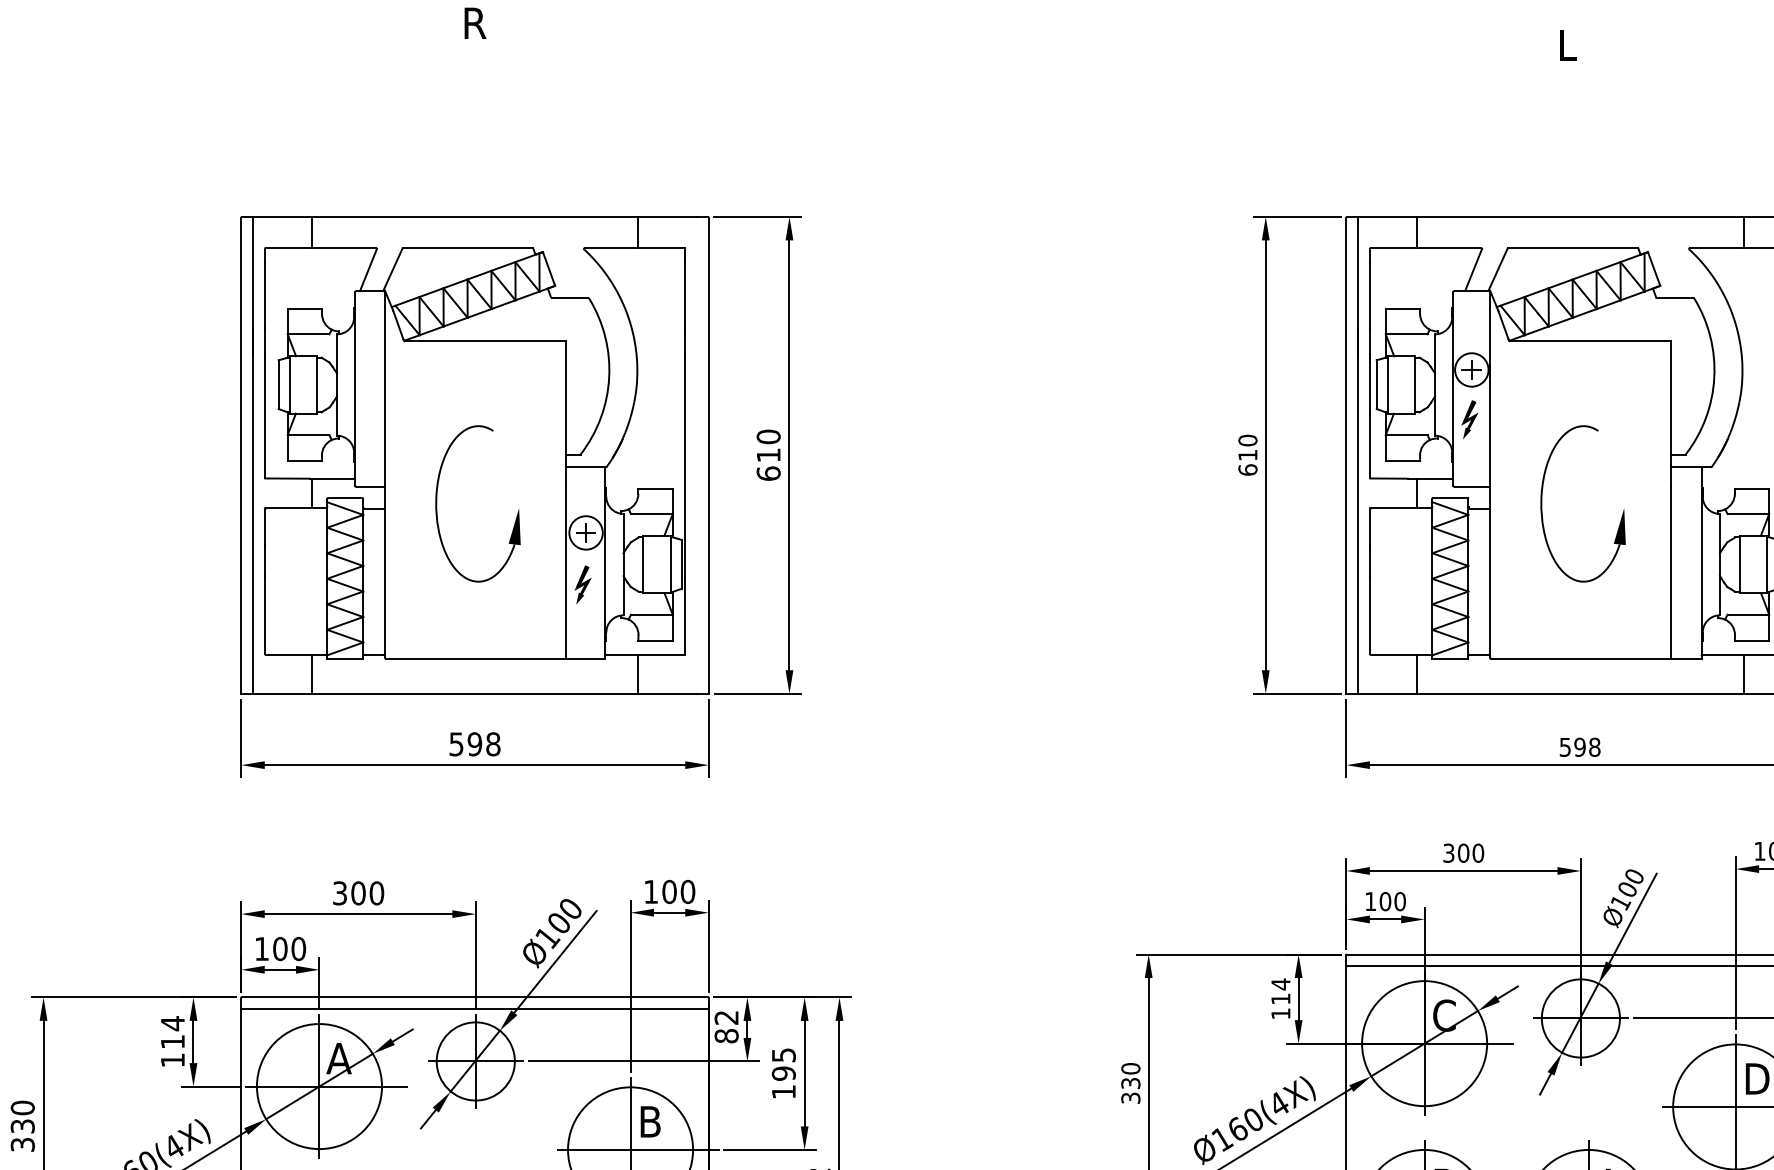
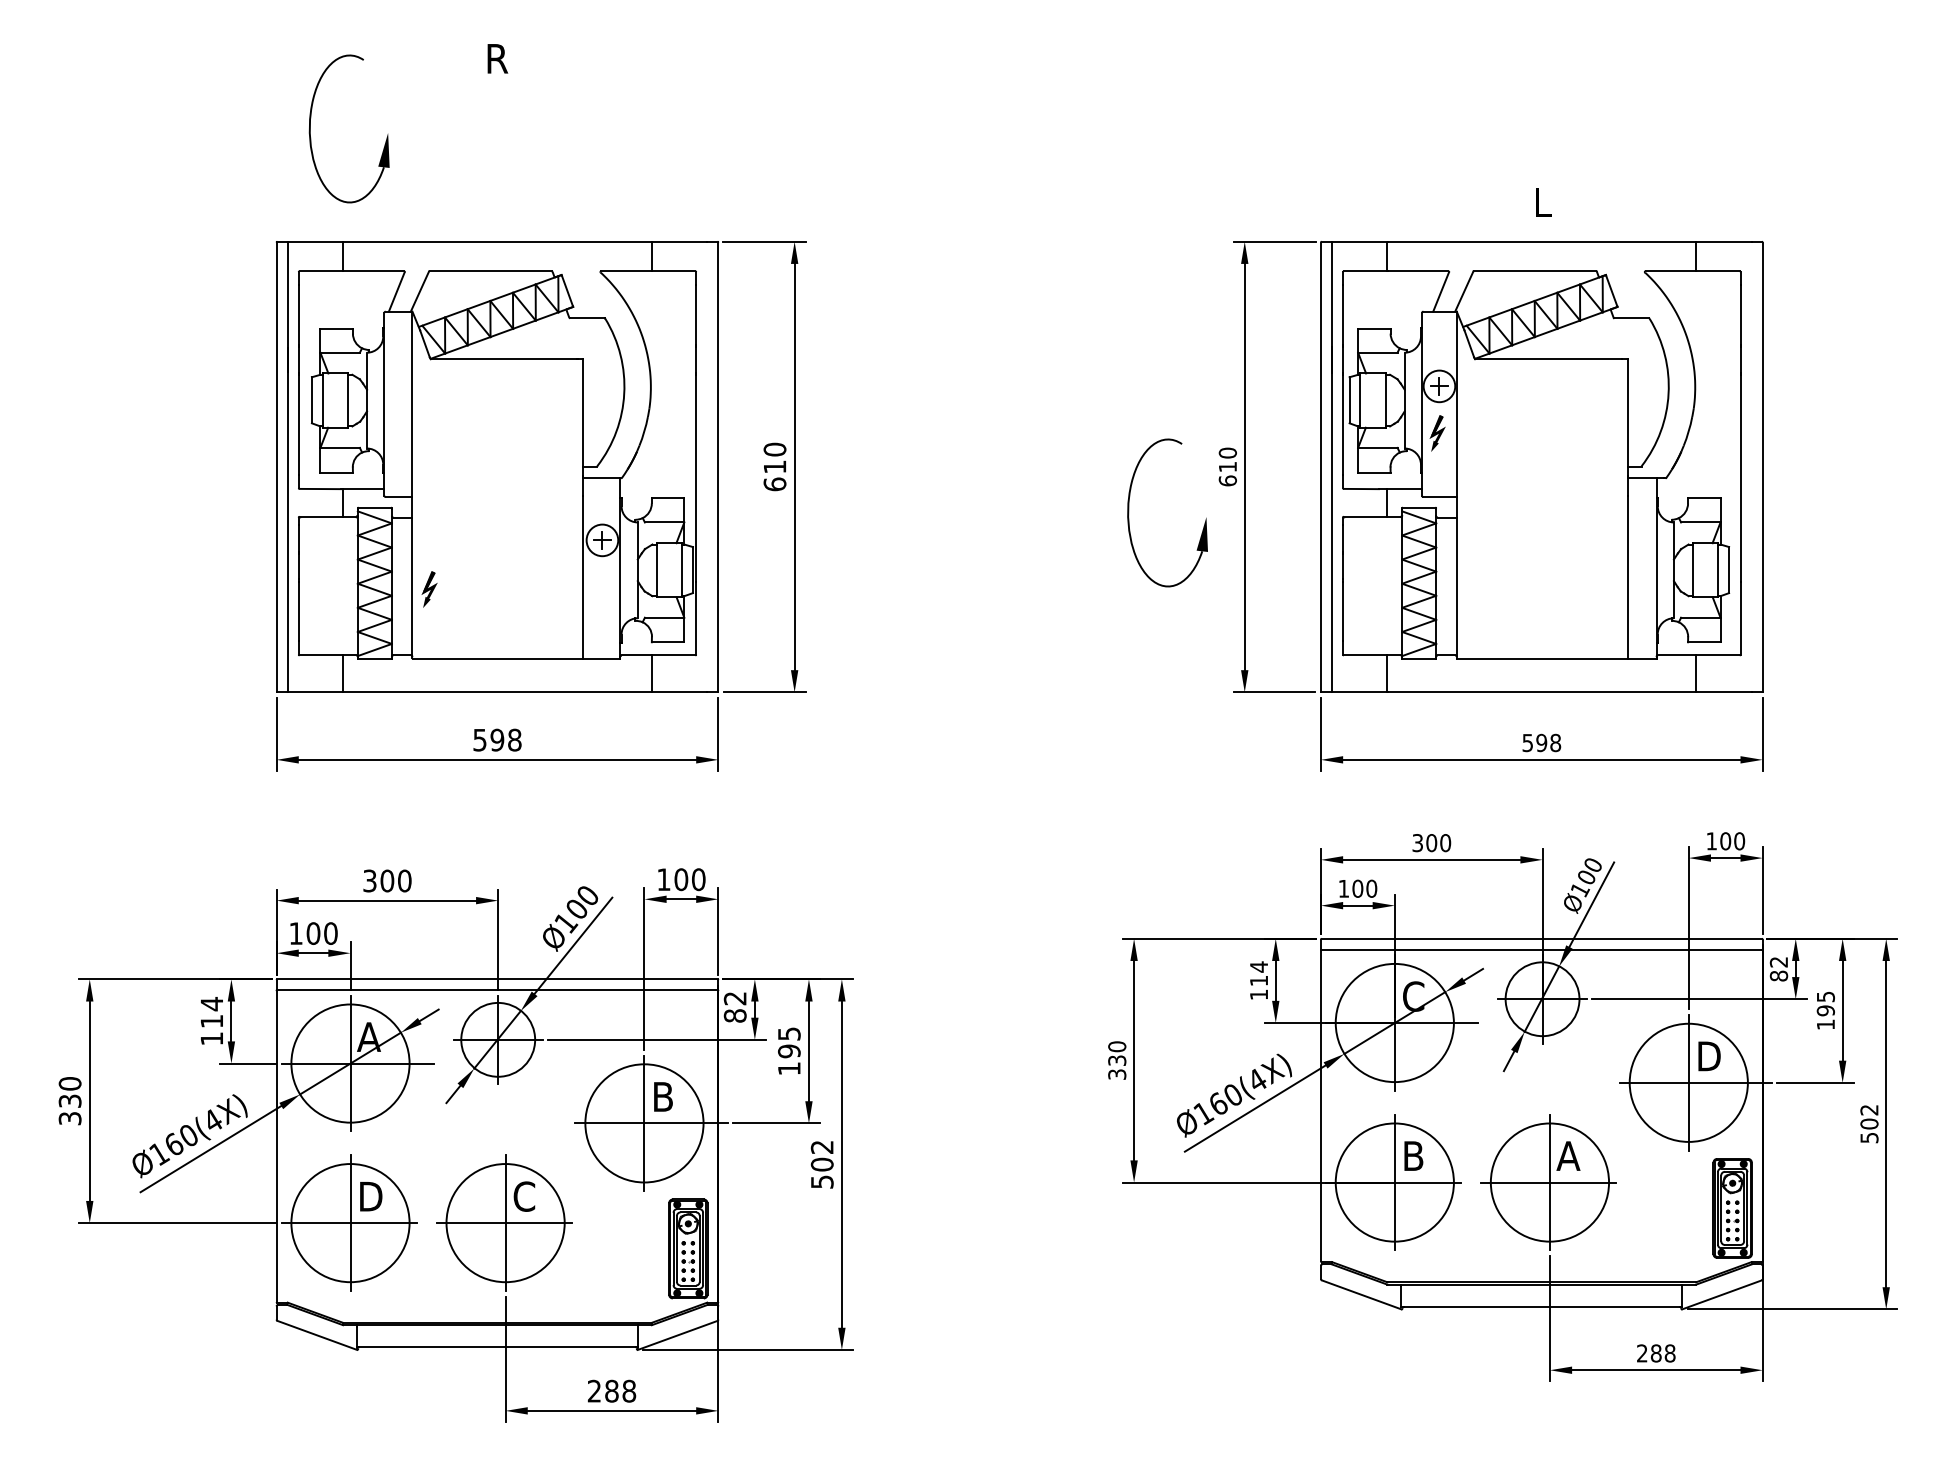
text: (1568, 45) -> (1543, 202), moved
part: (436, 503) -> (310, 128), moved
part: (1542, 503) -> (1129, 512), moved
part: (582, 584) -> (429, 589), moved

